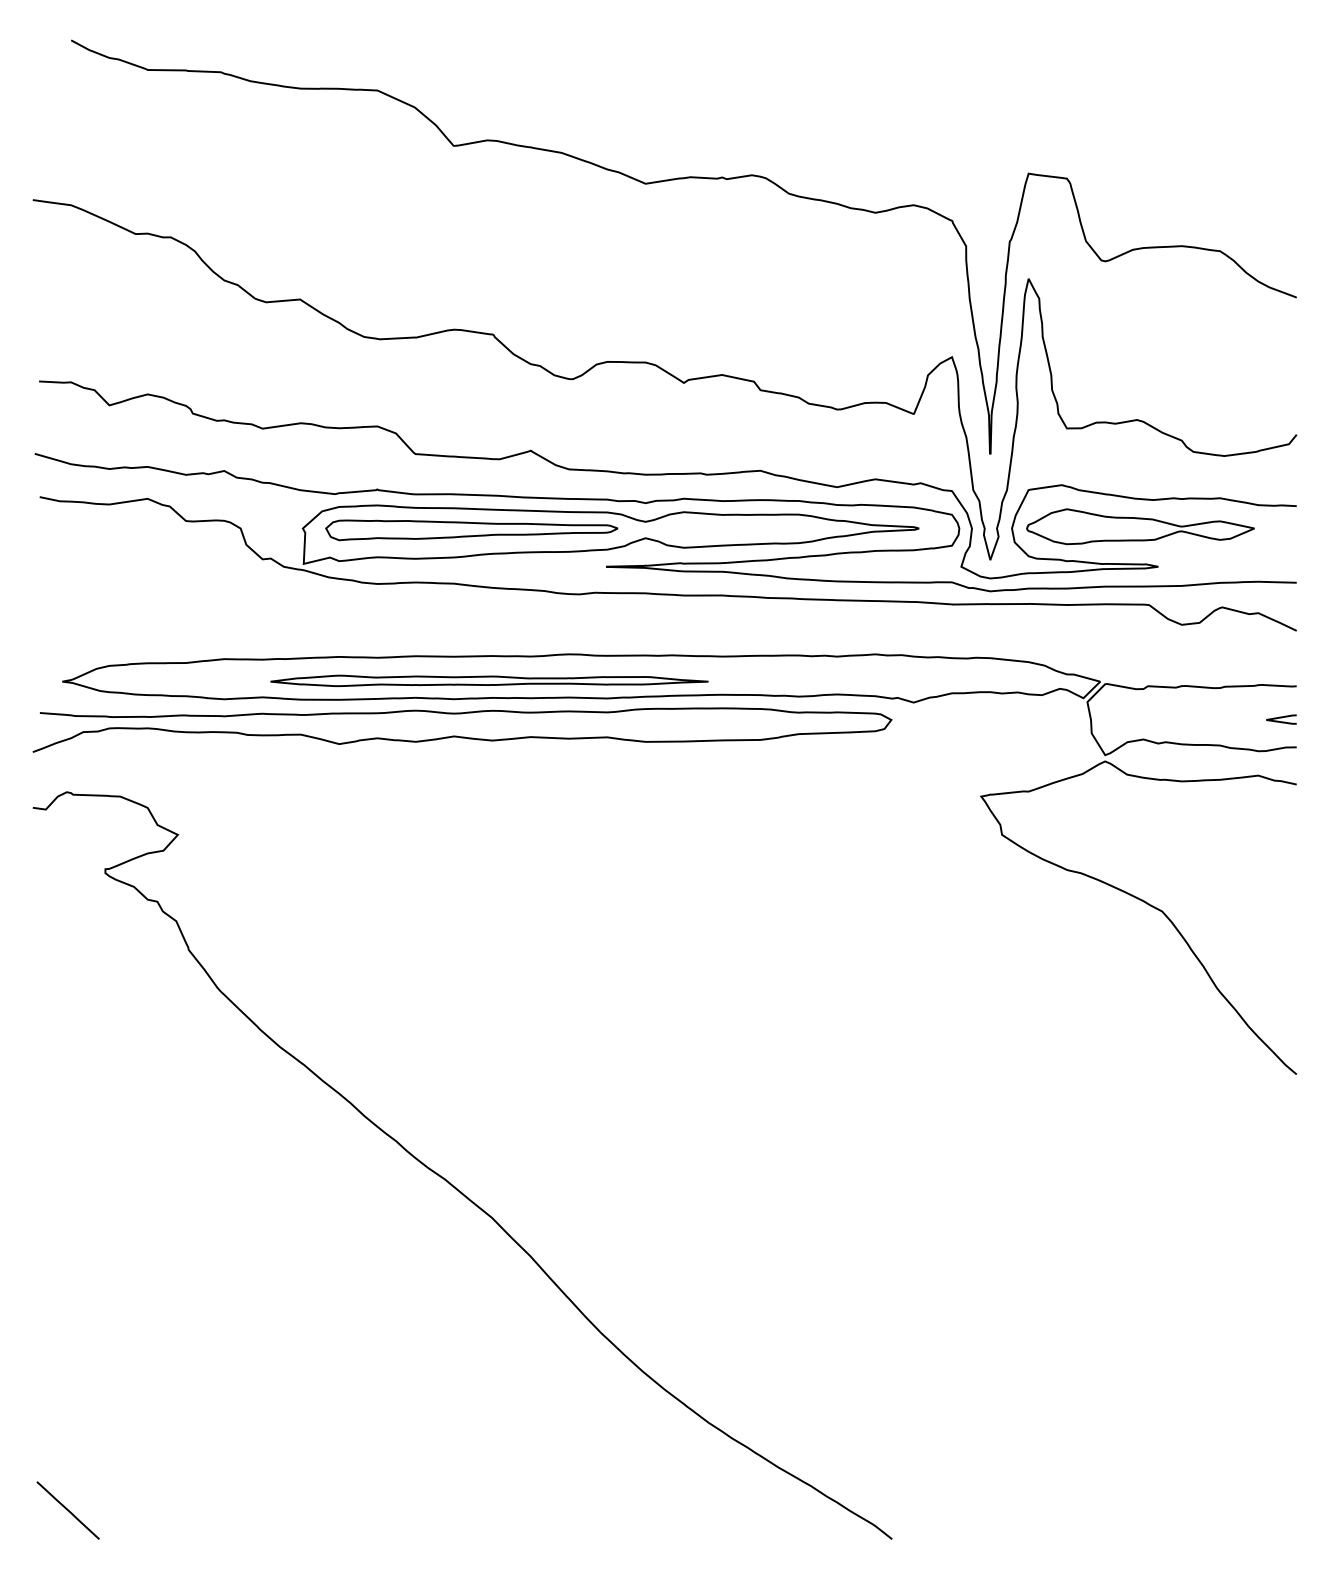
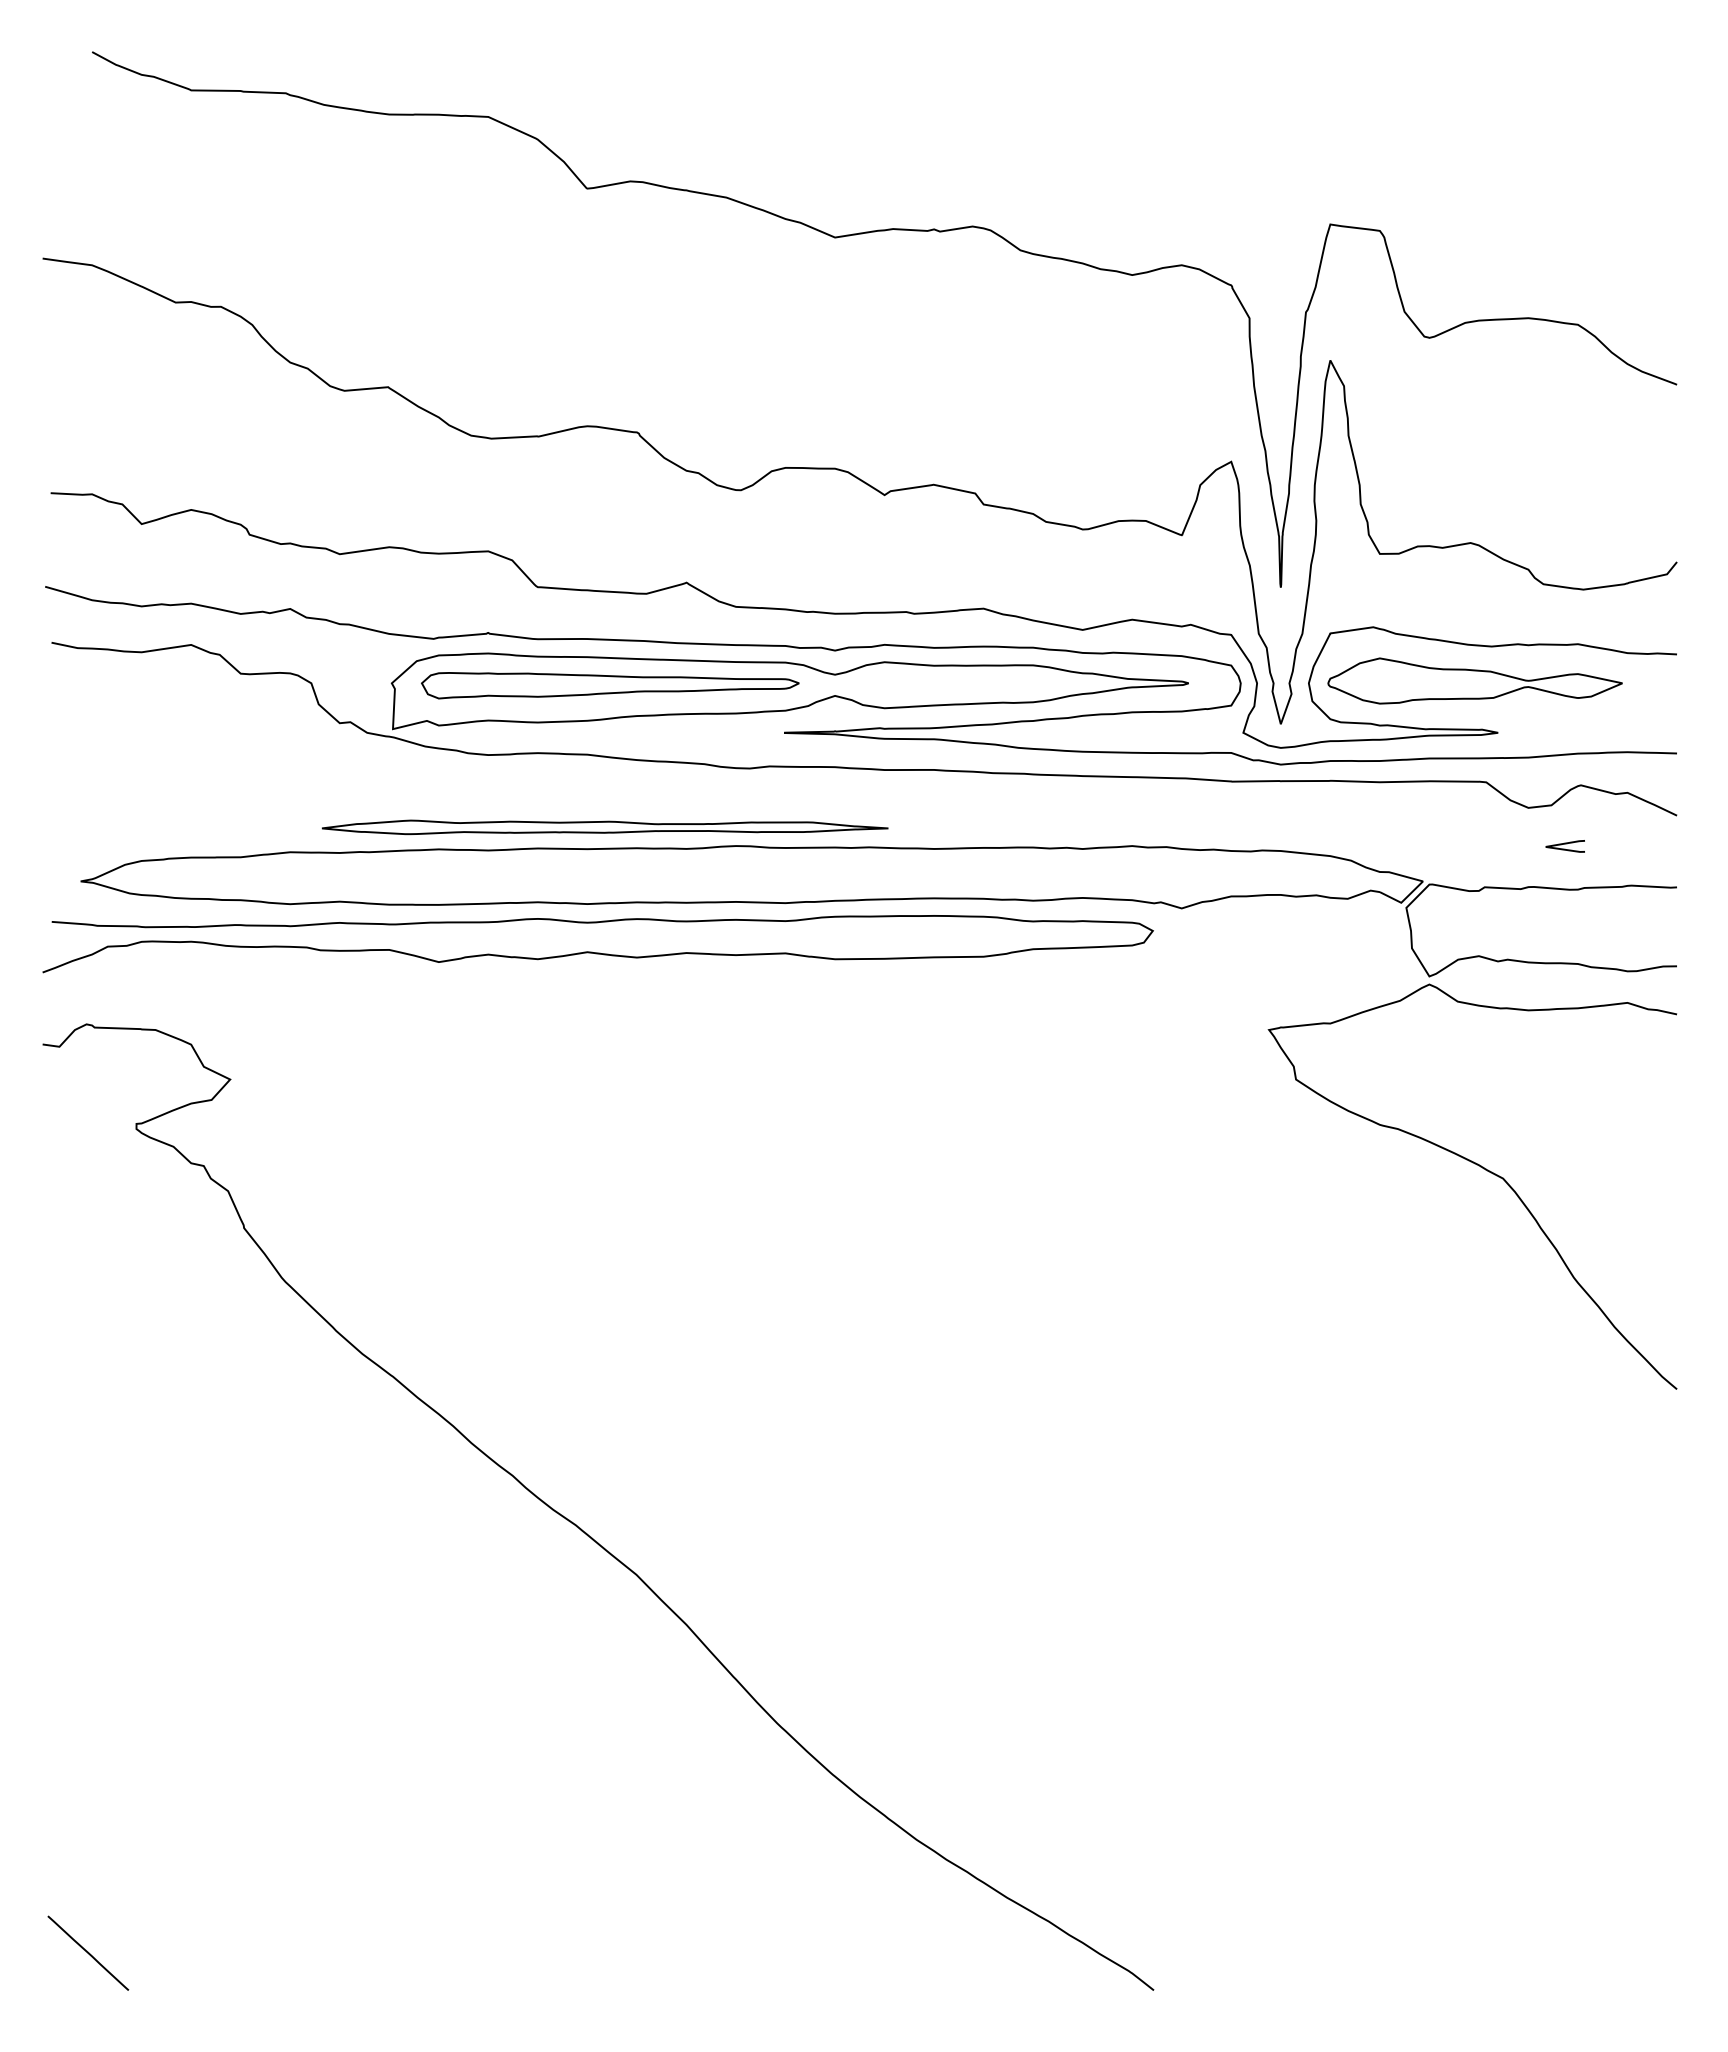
part: (488, 680) -> (604, 827), moved
line: (1280, 718) -> (1564, 844), moved

